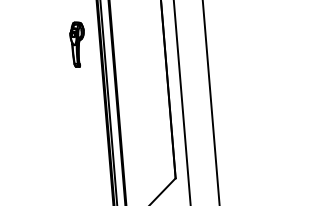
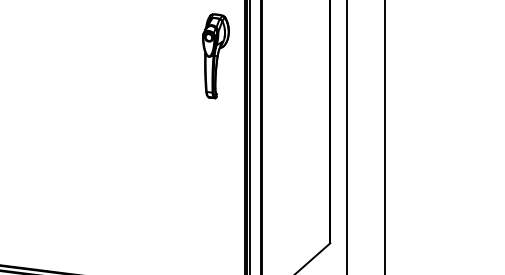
part: (77, 44) -> (215, 56), size x1.43

